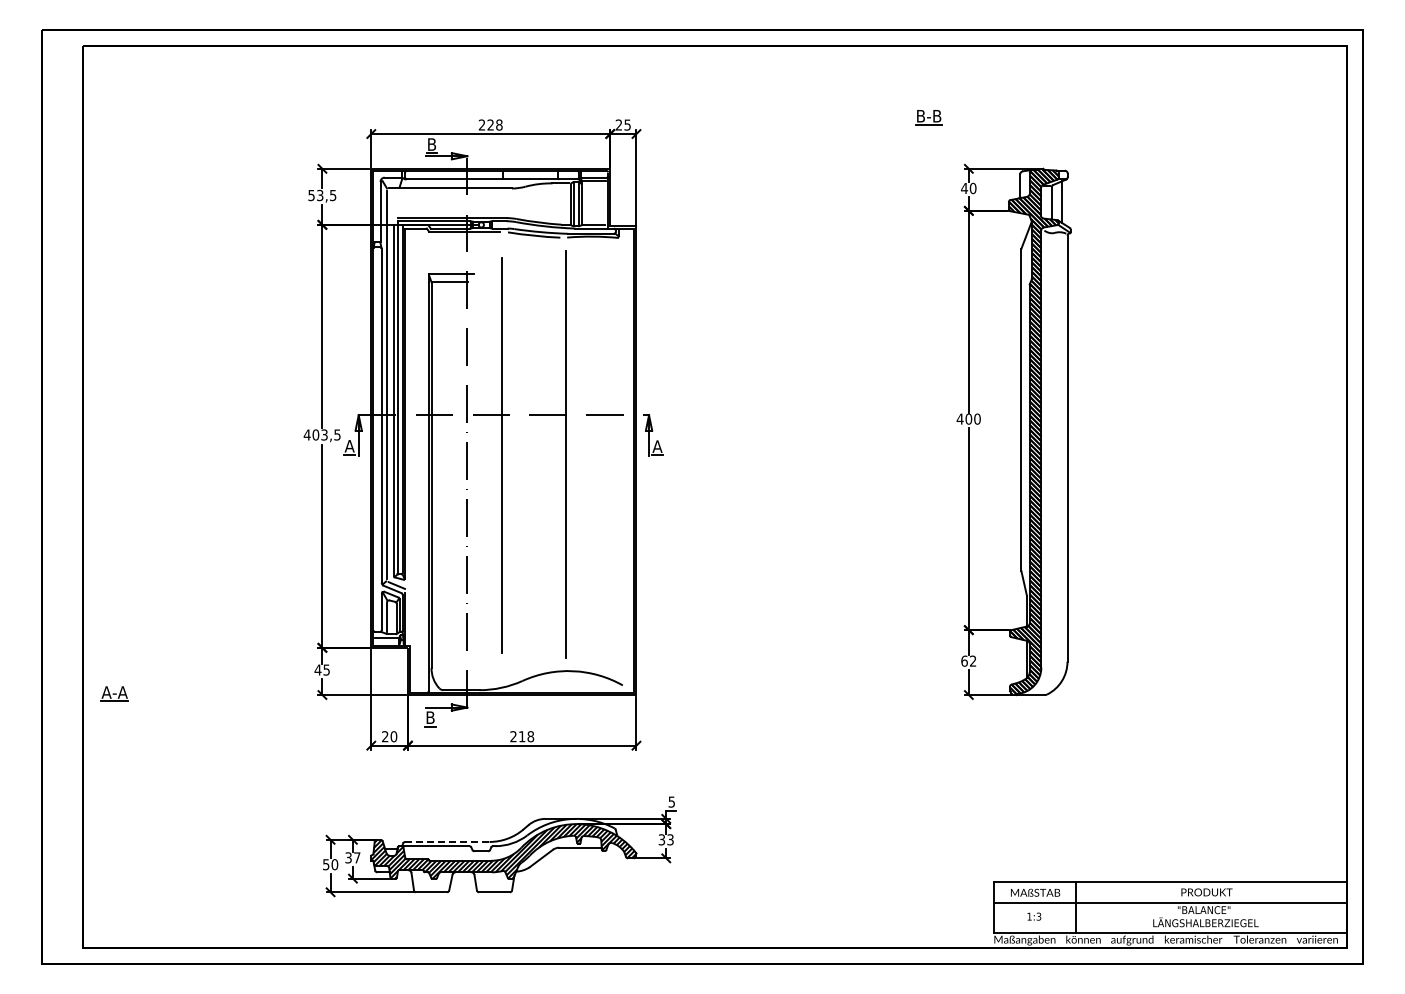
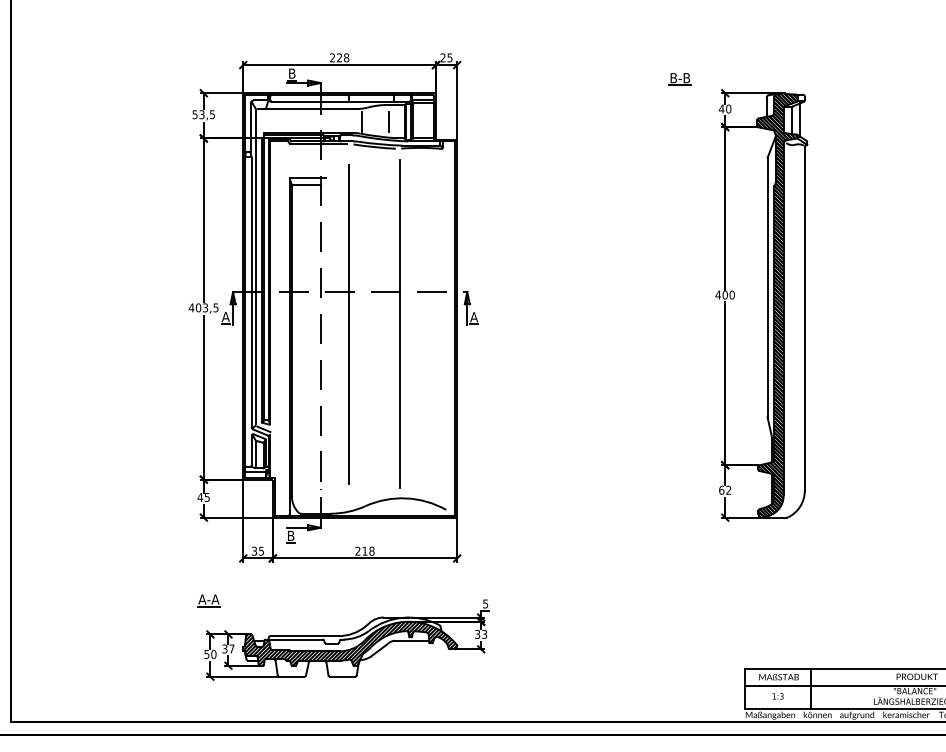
part: (928, 117) -> (679, 79), moved
line: (518, 204) -> (361, 121), added
line: (552, 204) -> (389, 121), added
part: (114, 693) -> (208, 600), moved
text: (389, 736) -> (257, 551), 20 -> 35
line: (447, 841) -> (304, 635), dashed -> solid

